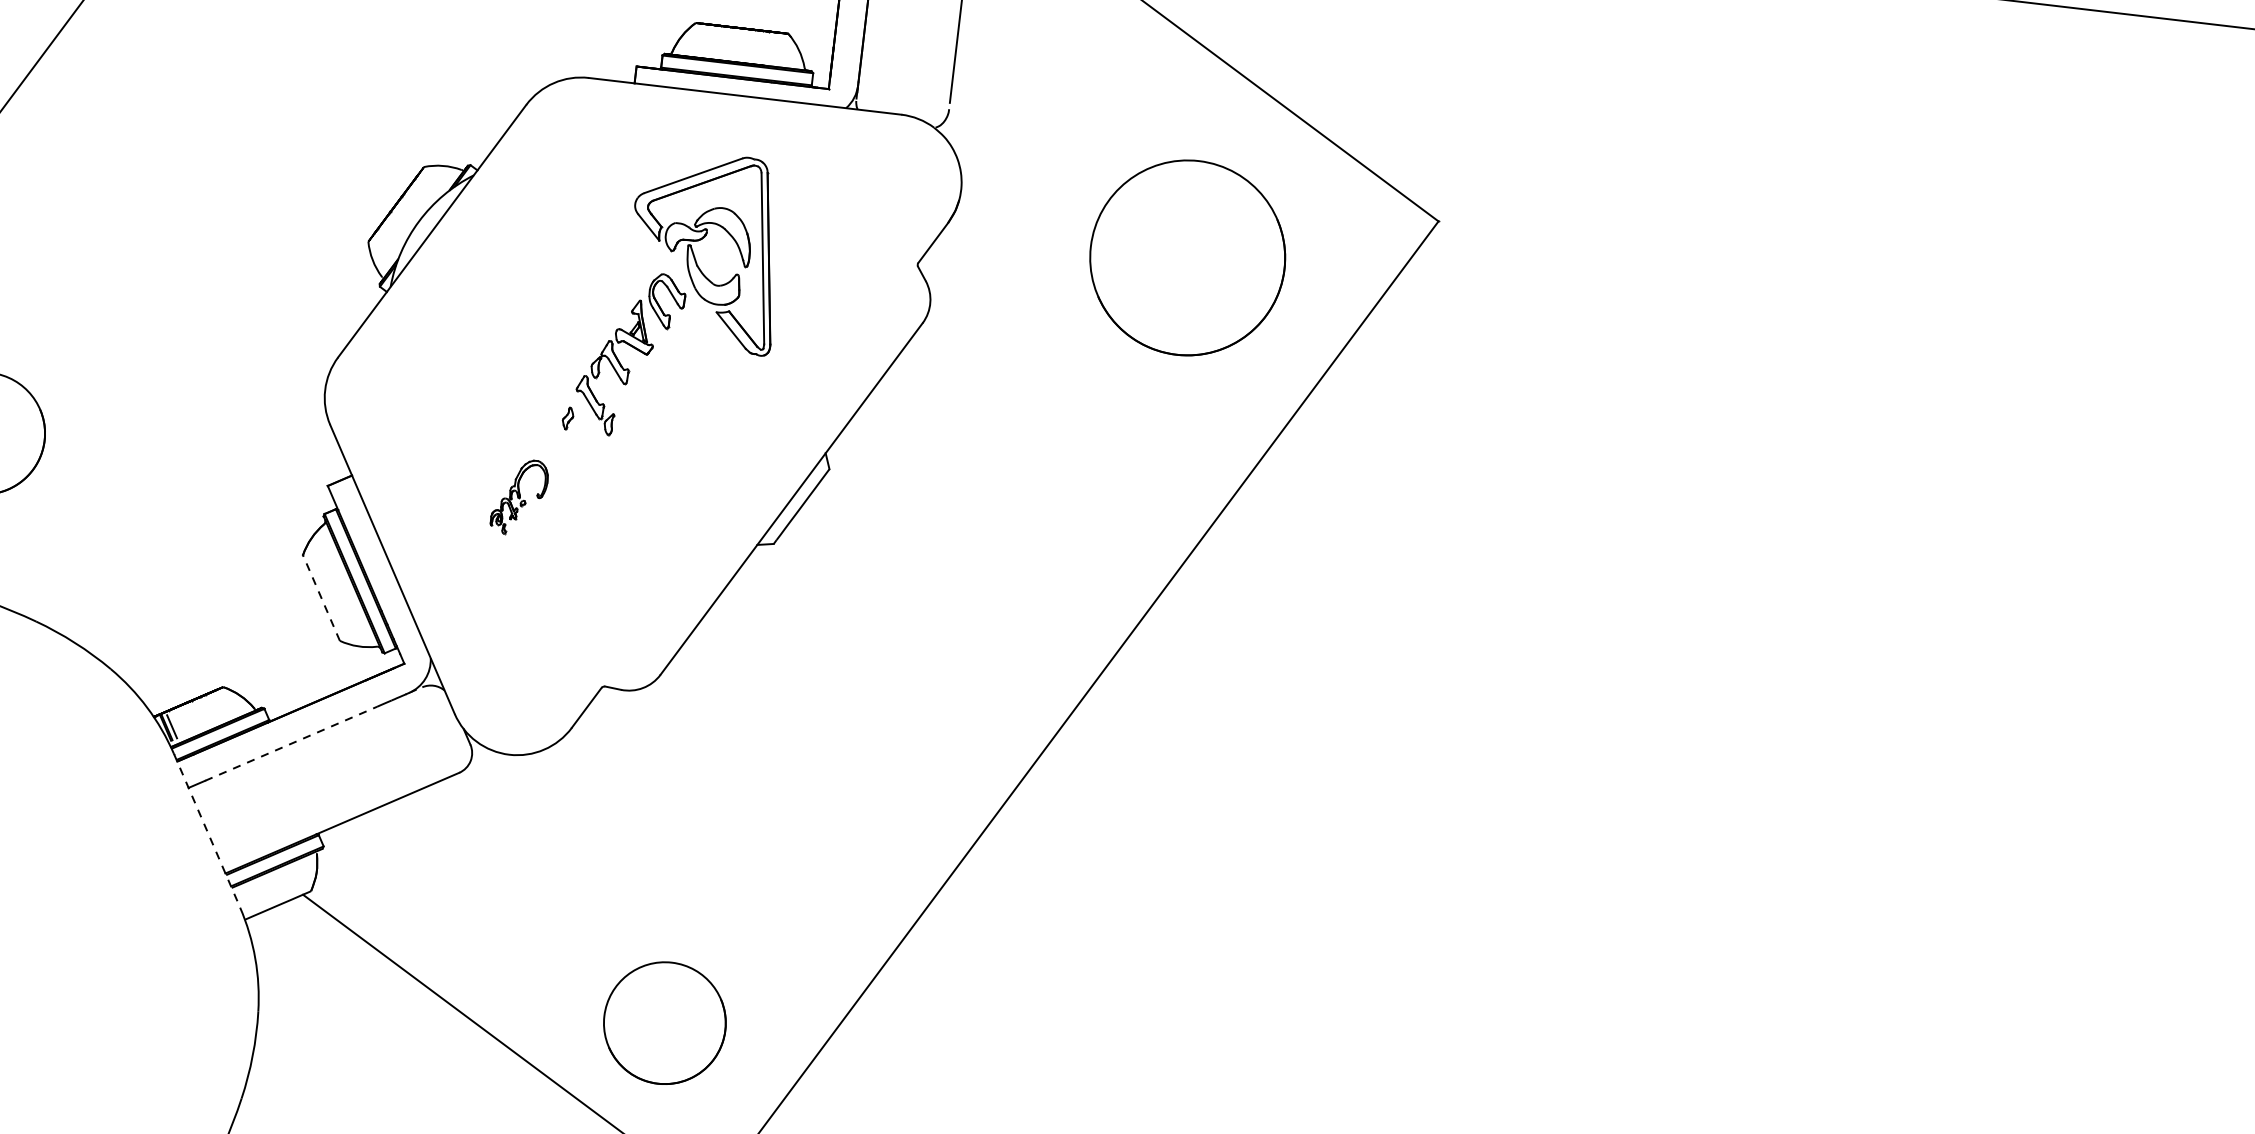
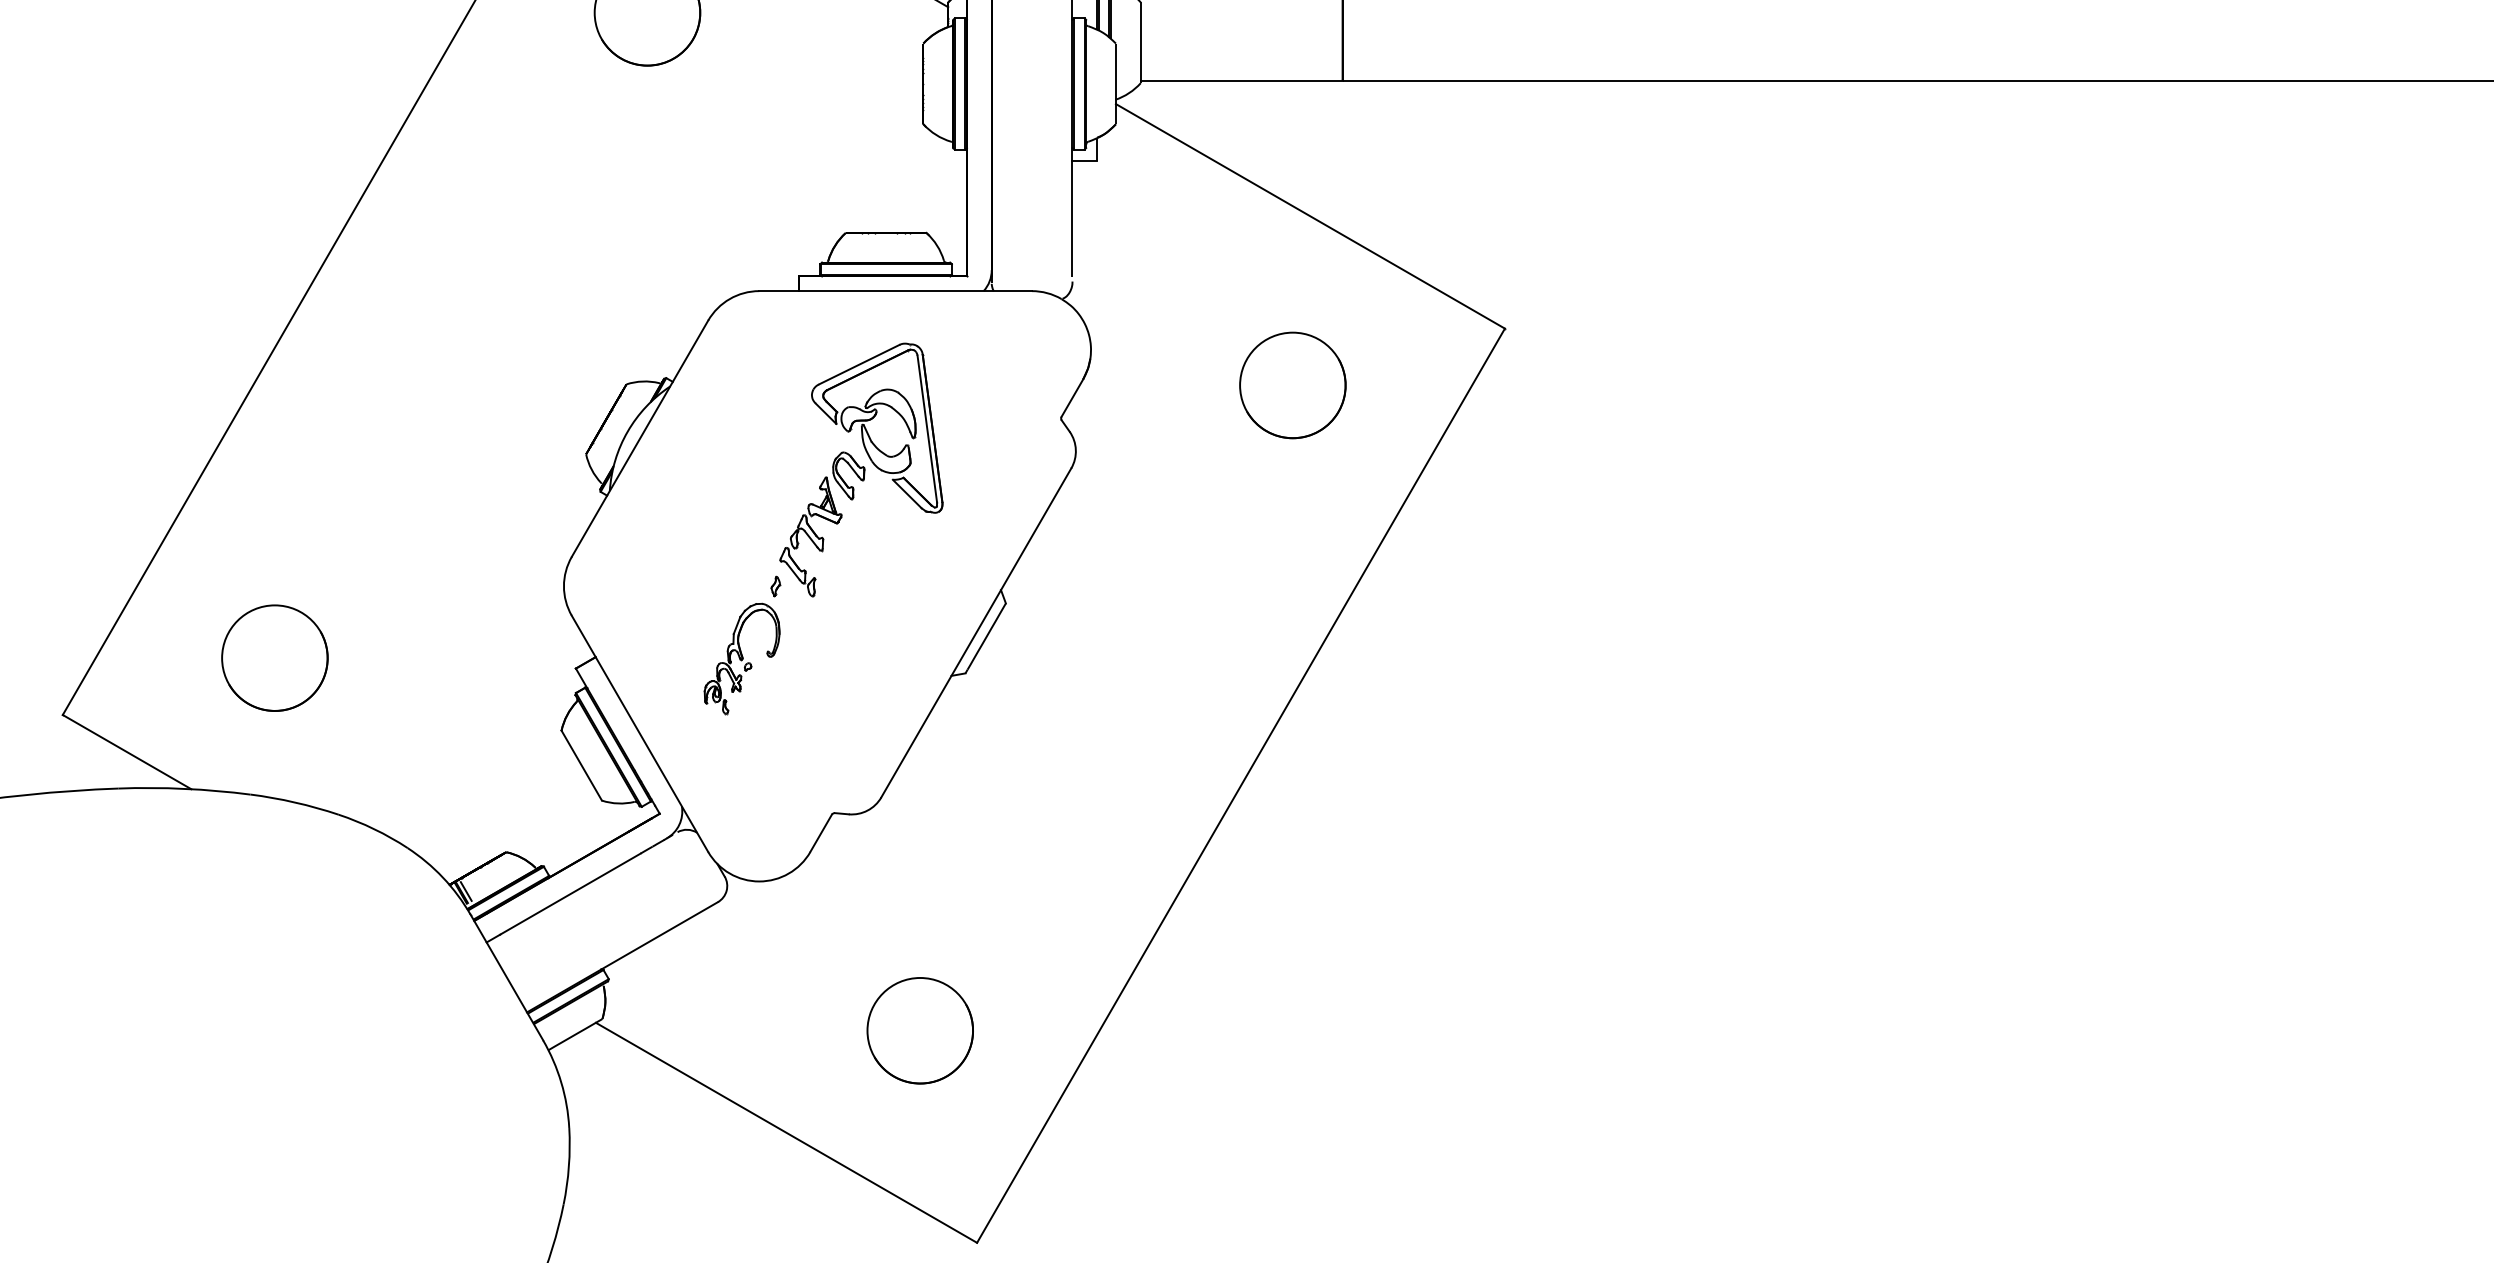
part: (1187, 257) -> (1292, 385), size x0.62
part: (518, 496) -> (741, 658), size x1.67
line: (321, 597) -> (581, 765), dashed -> solid
line: (291, 743) -> (570, 893), dashed -> solid
line: (206, 830) -> (506, 977), dashed -> solid
circle: (664, 1022) -> (919, 1030), moved

